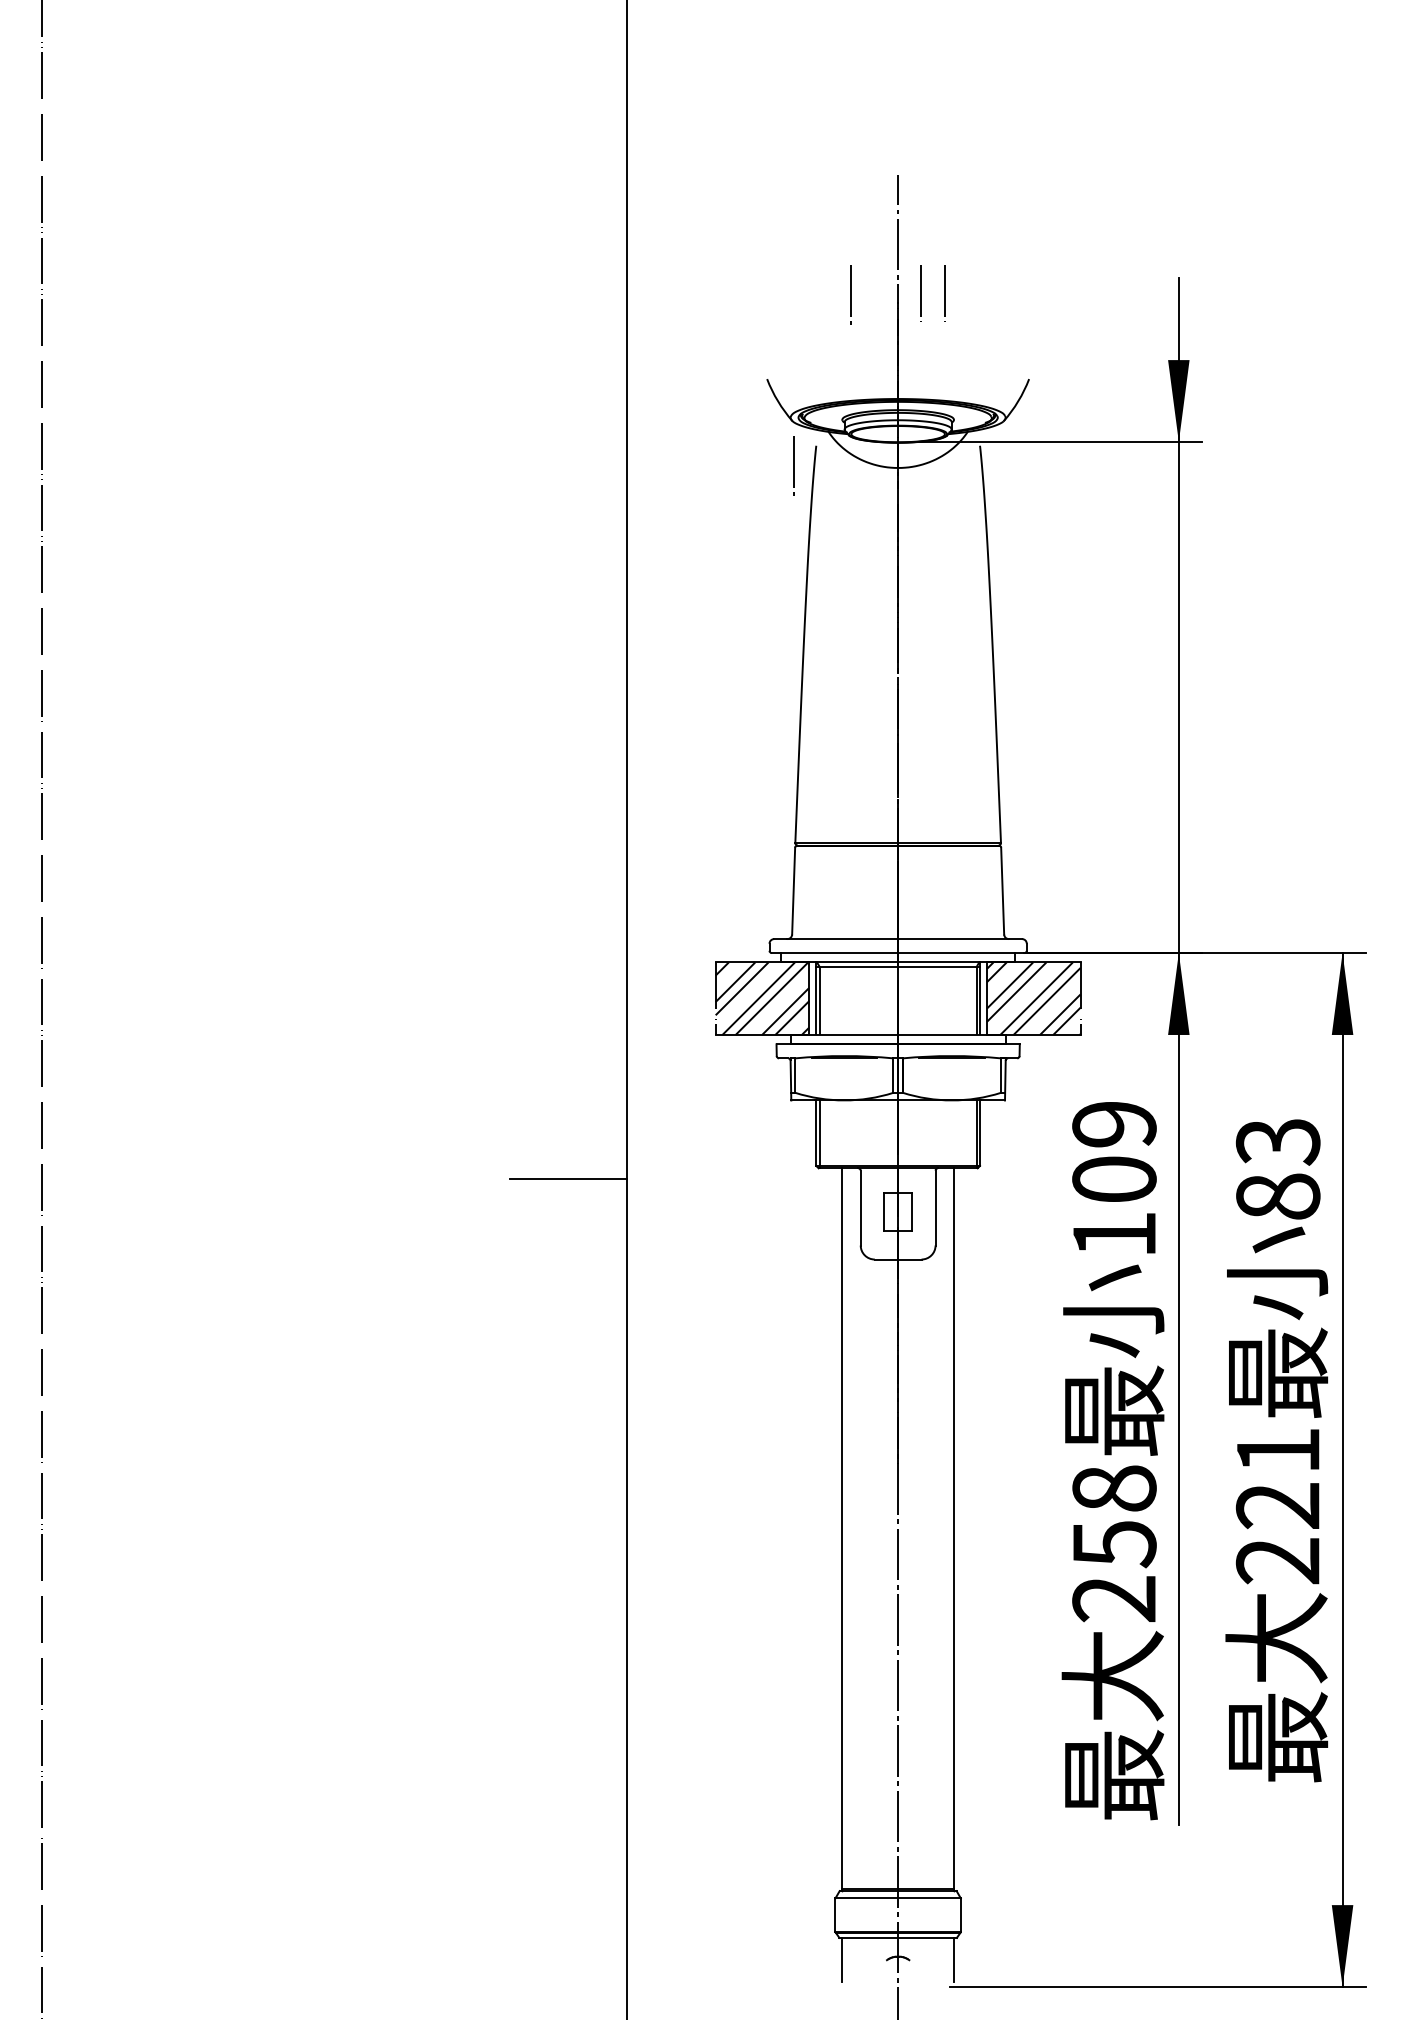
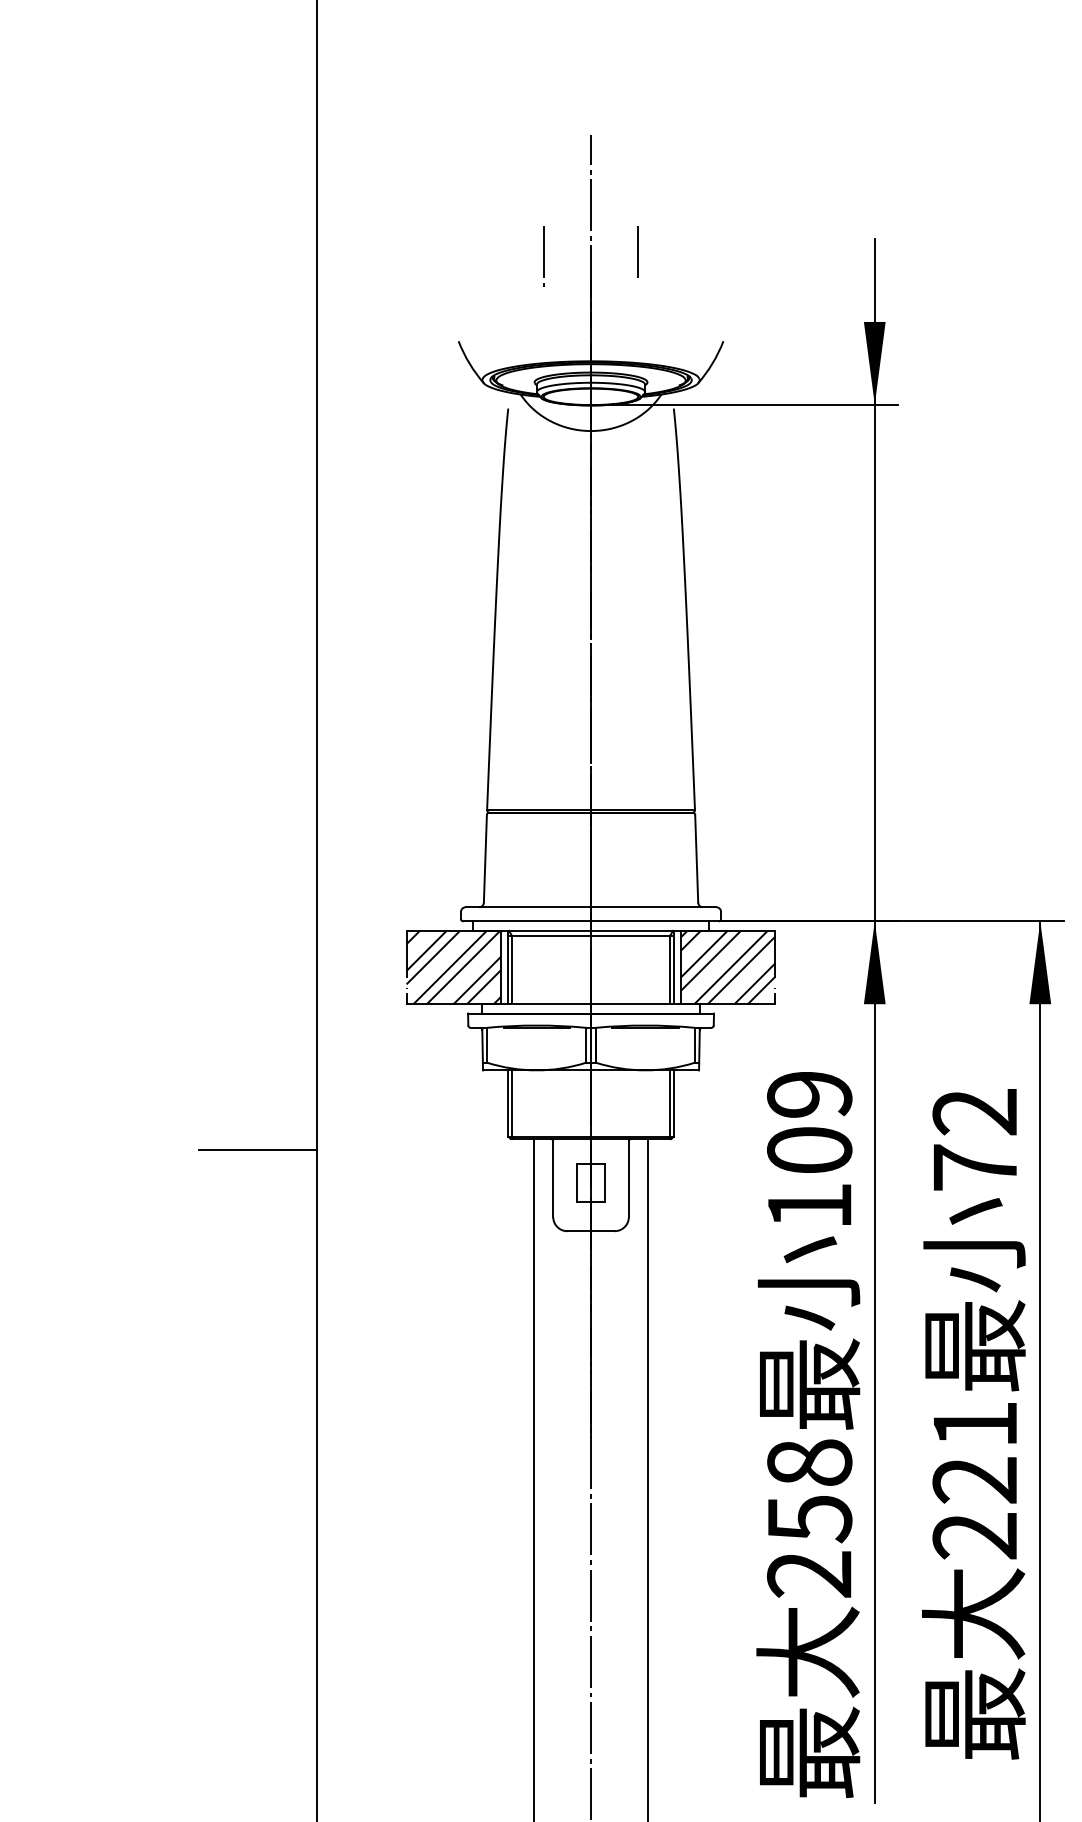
line: (920, 293) -> (613, 254), removed
line: (793, 465) -> (485, 428), removed
text: (1278, 1168) -> (975, 1139), 83 -> 72

